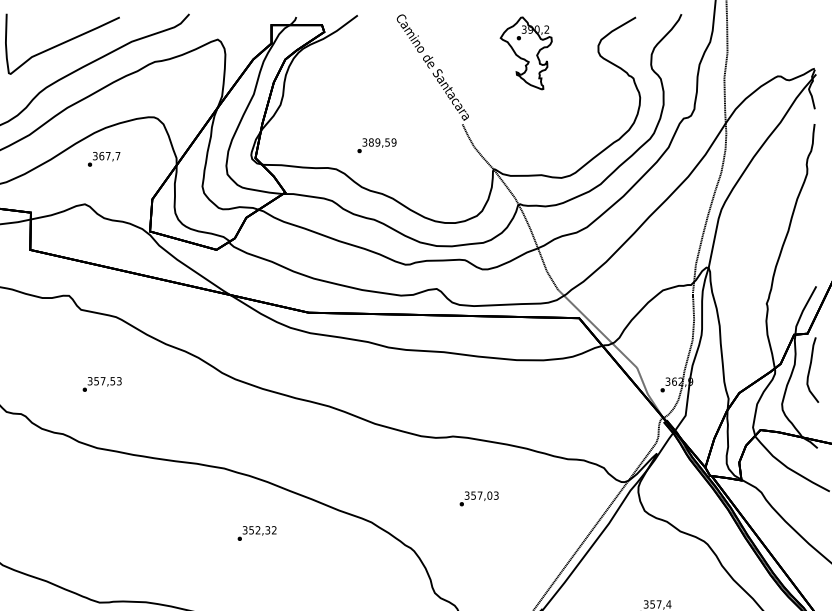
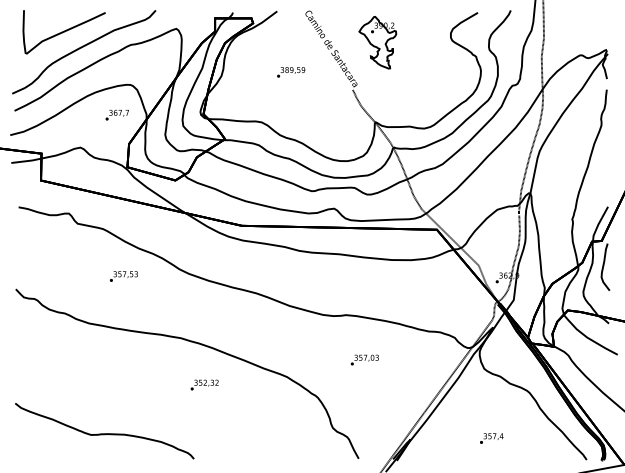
part: (525, 53) -> (377, 42), moved
text: (377, 145) -> (291, 72), moved
text: (103, 158) -> (116, 114), moved
text: (101, 384) -> (123, 276), moved

